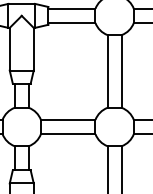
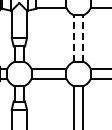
line: (108, 71) -> (74, 38), solid -> dashed
line: (122, 71) -> (83, 38), solid -> dashed

